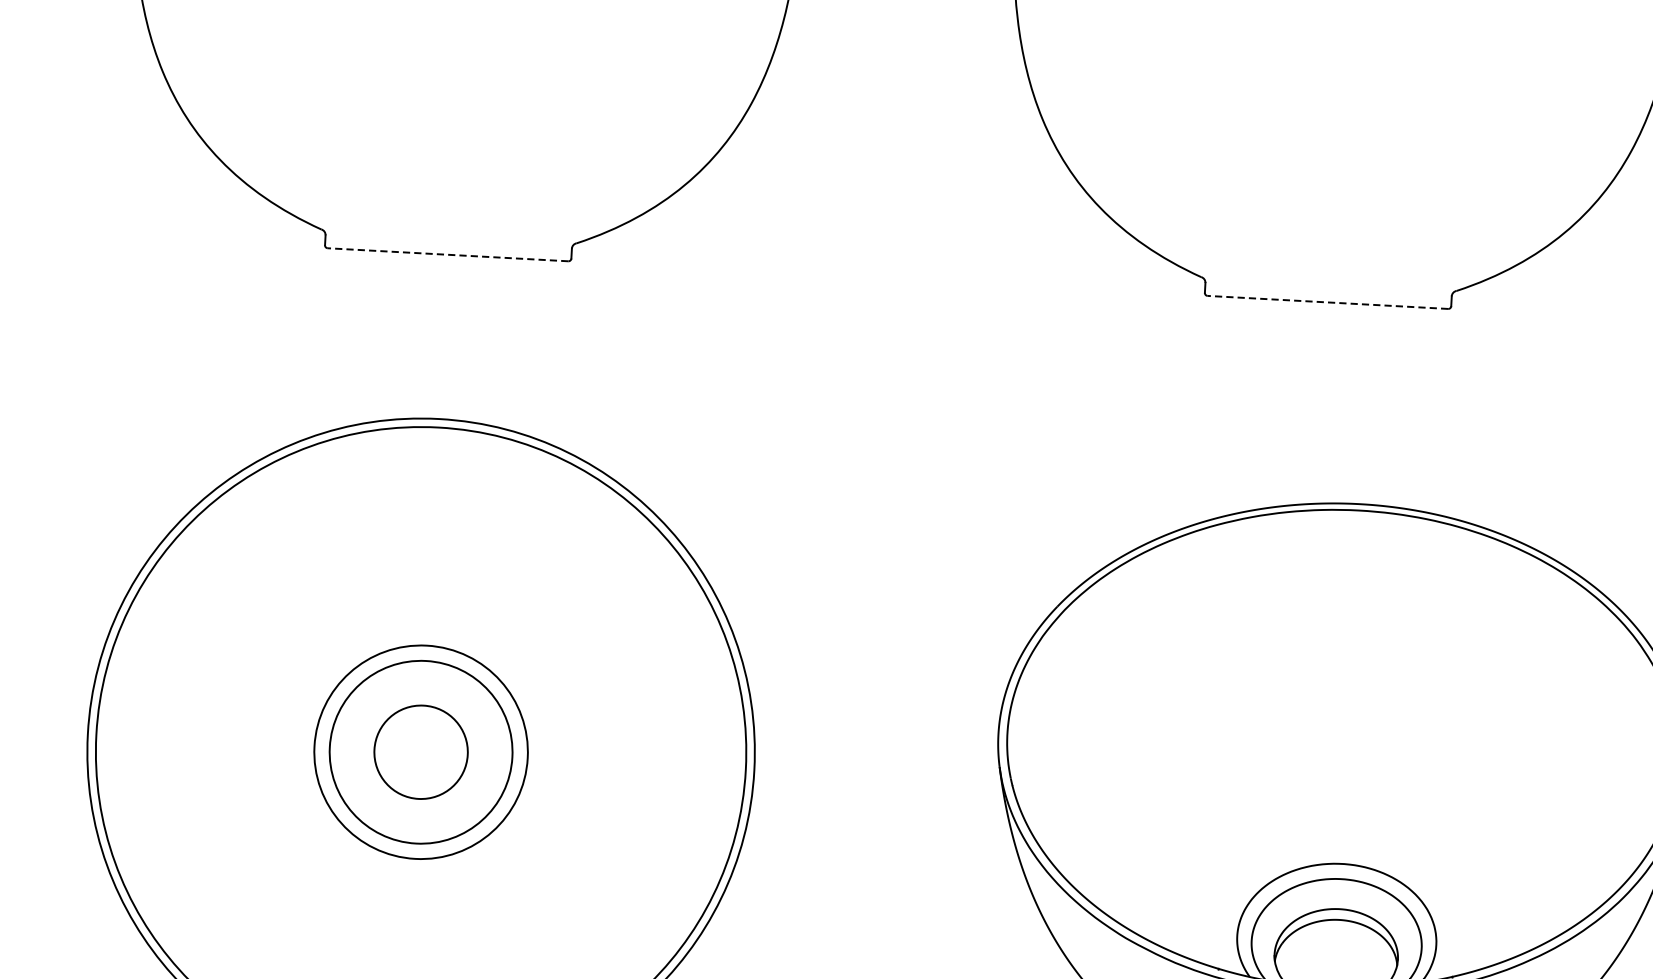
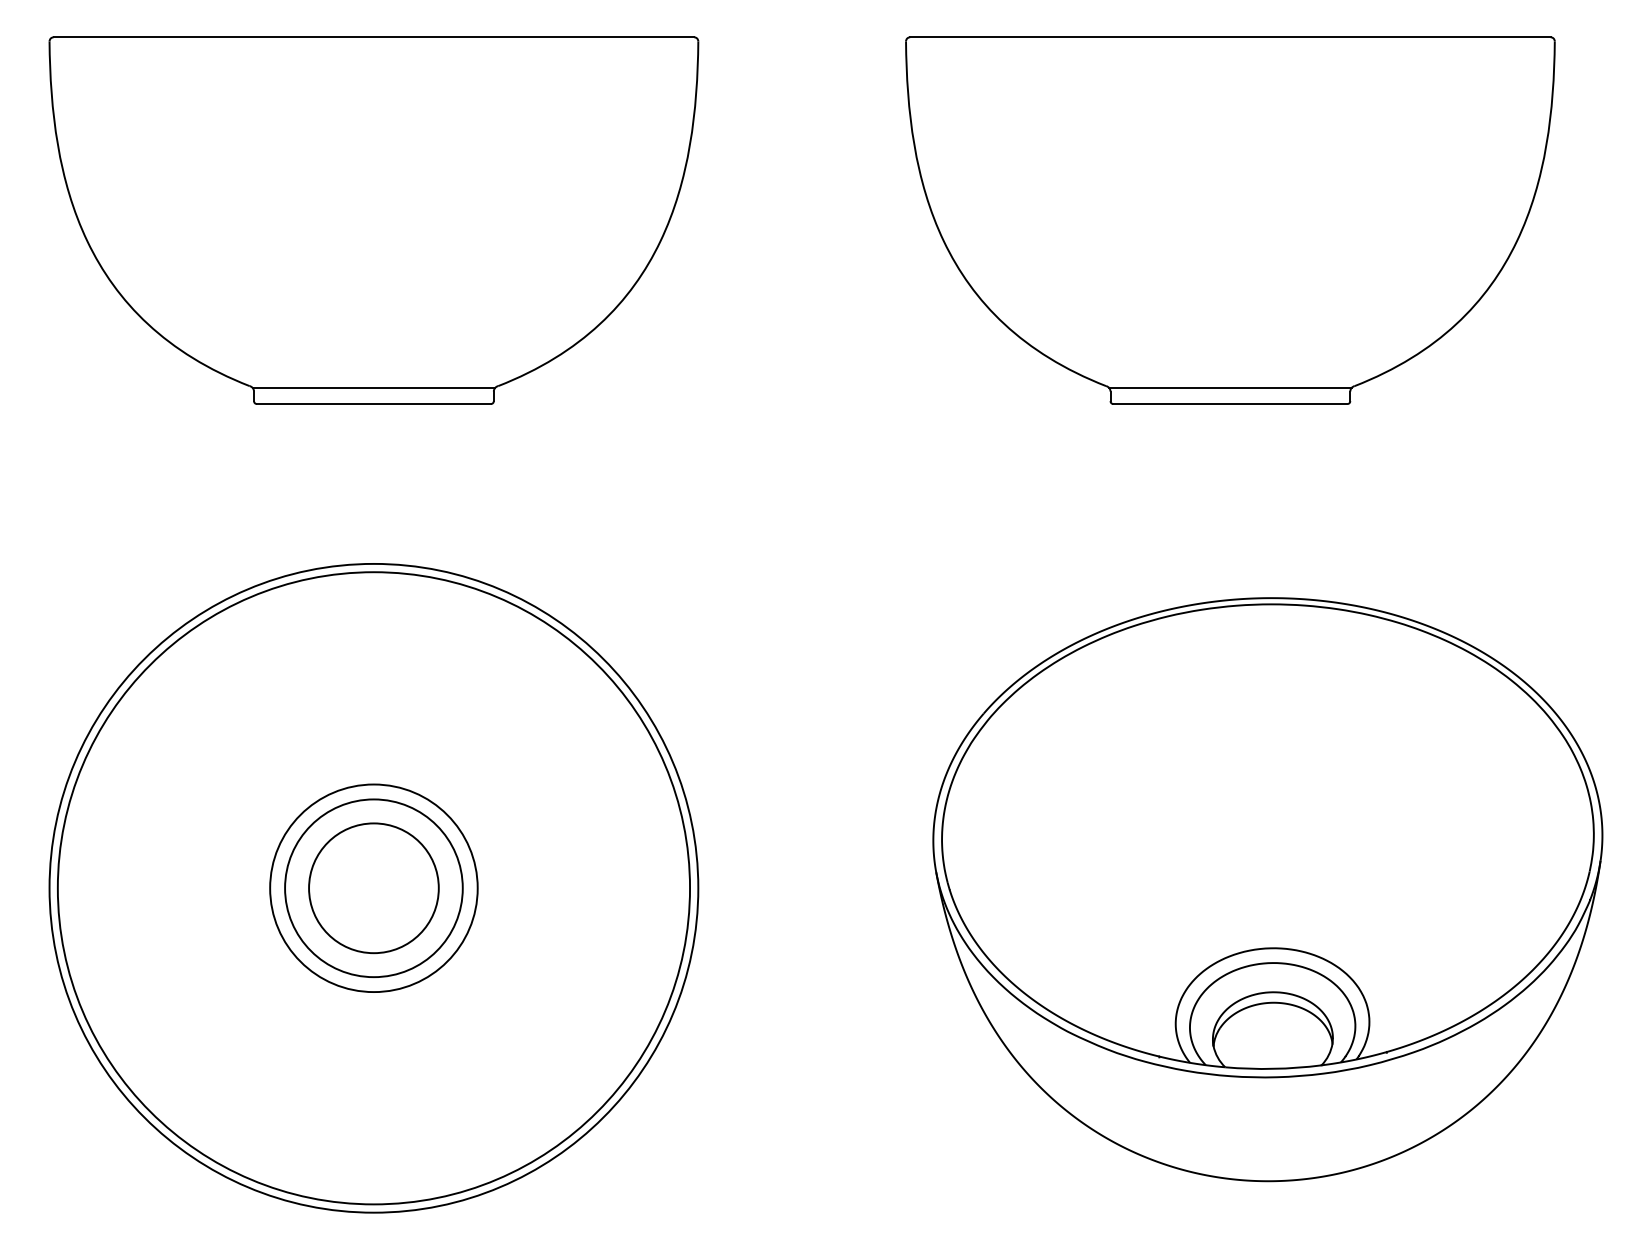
line: (448, 238) -> (373, 388), added
line: (447, 255) -> (373, 404), dashed -> solid
line: (1328, 286) -> (1230, 388), added
line: (1326, 302) -> (1229, 404), dashed -> solid
circle: (420, 752) -> (373, 888), size x1.43

